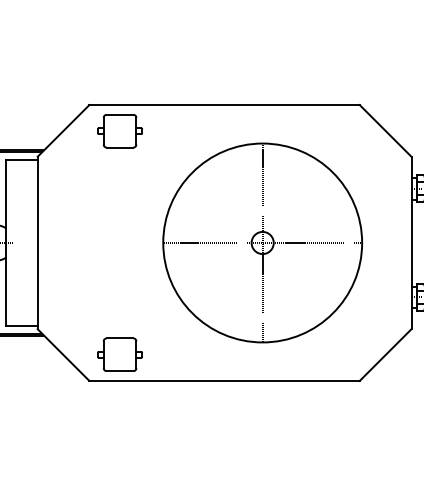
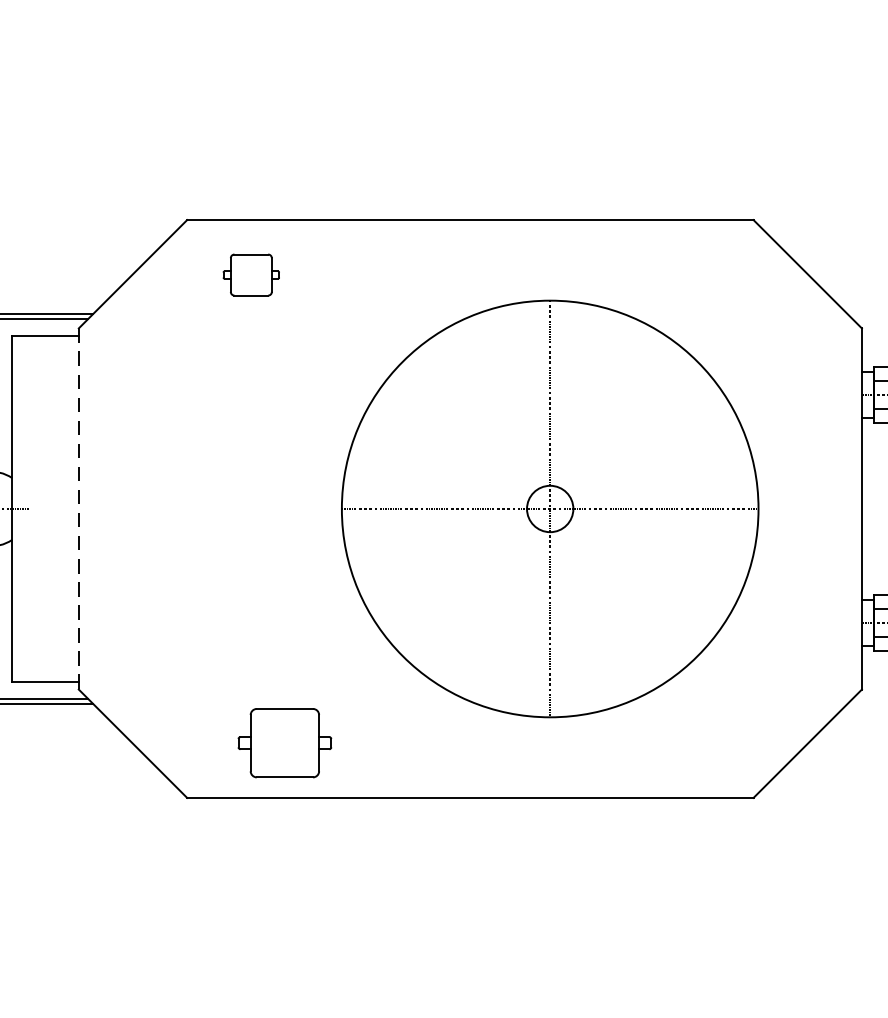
part: (119, 131) -> (250, 275), size x0.6
line: (37, 243) -> (78, 510), solid -> dashed
part: (119, 354) -> (283, 742), moved

